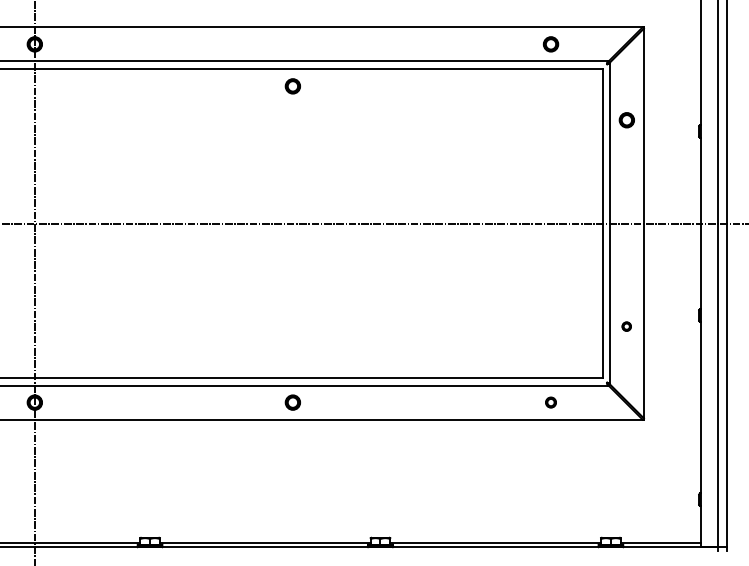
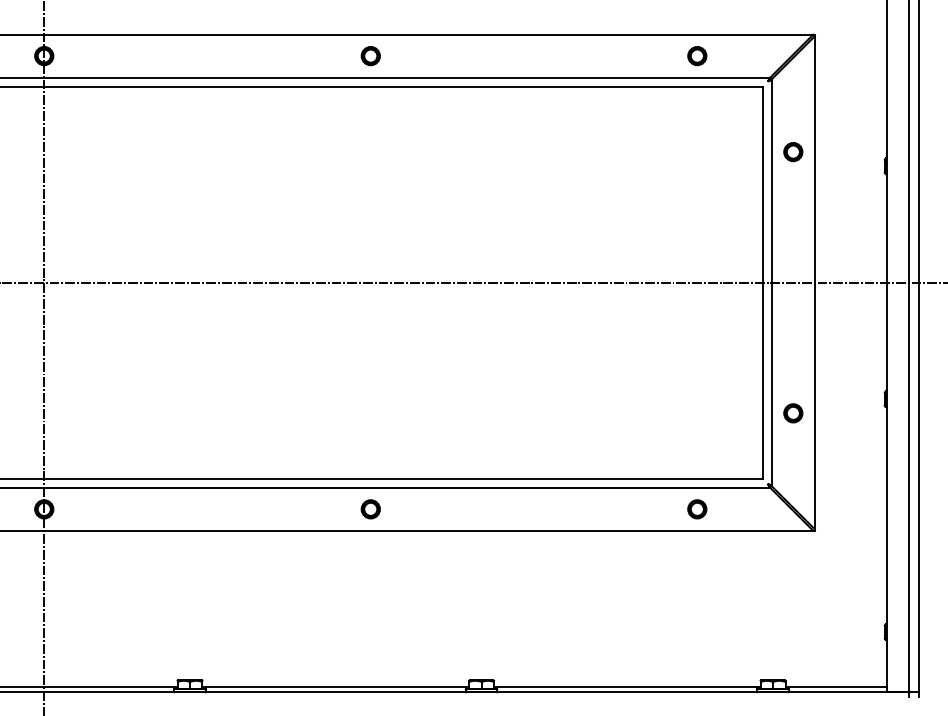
part: (292, 86) -> (370, 56), moved
part: (626, 326) -> (792, 413), size x1.67
part: (550, 402) -> (696, 509), size x1.43

